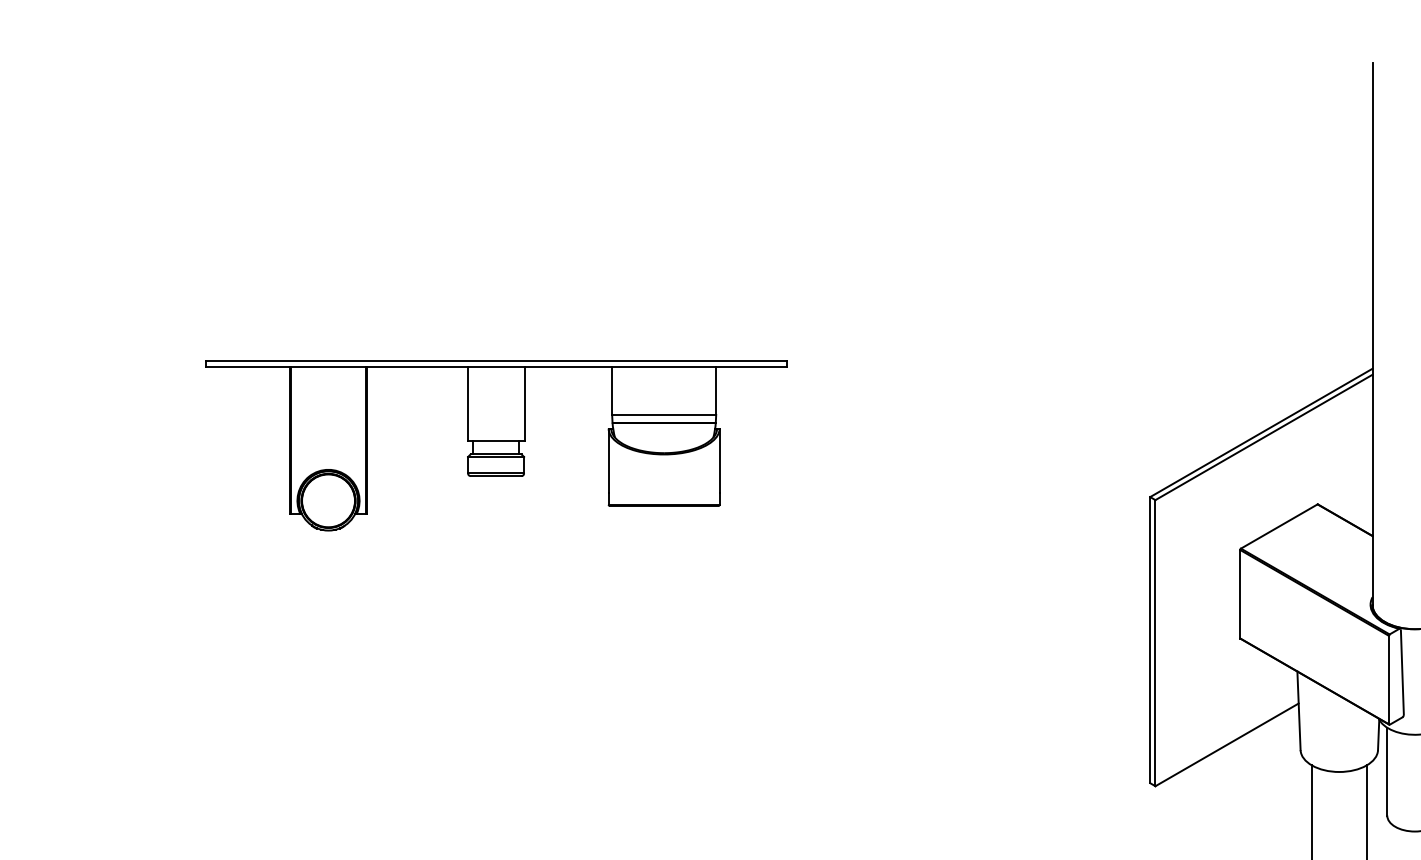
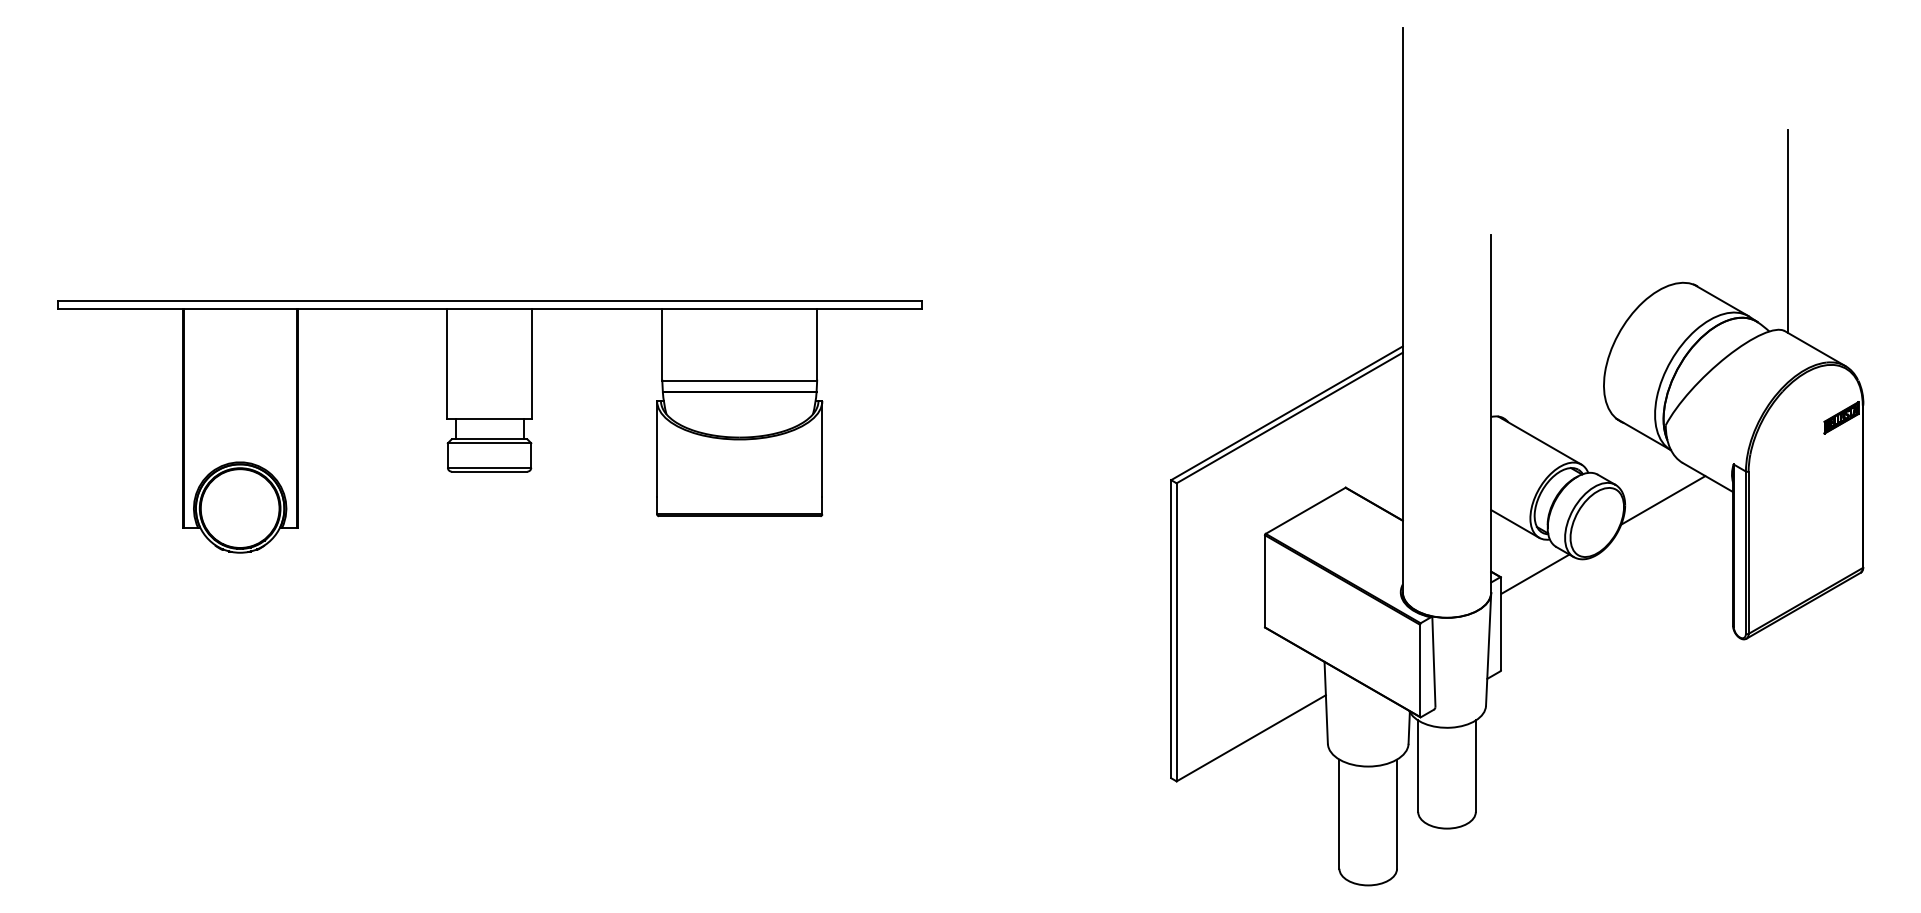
part: (495, 445) -> (489, 426), size x1.43

